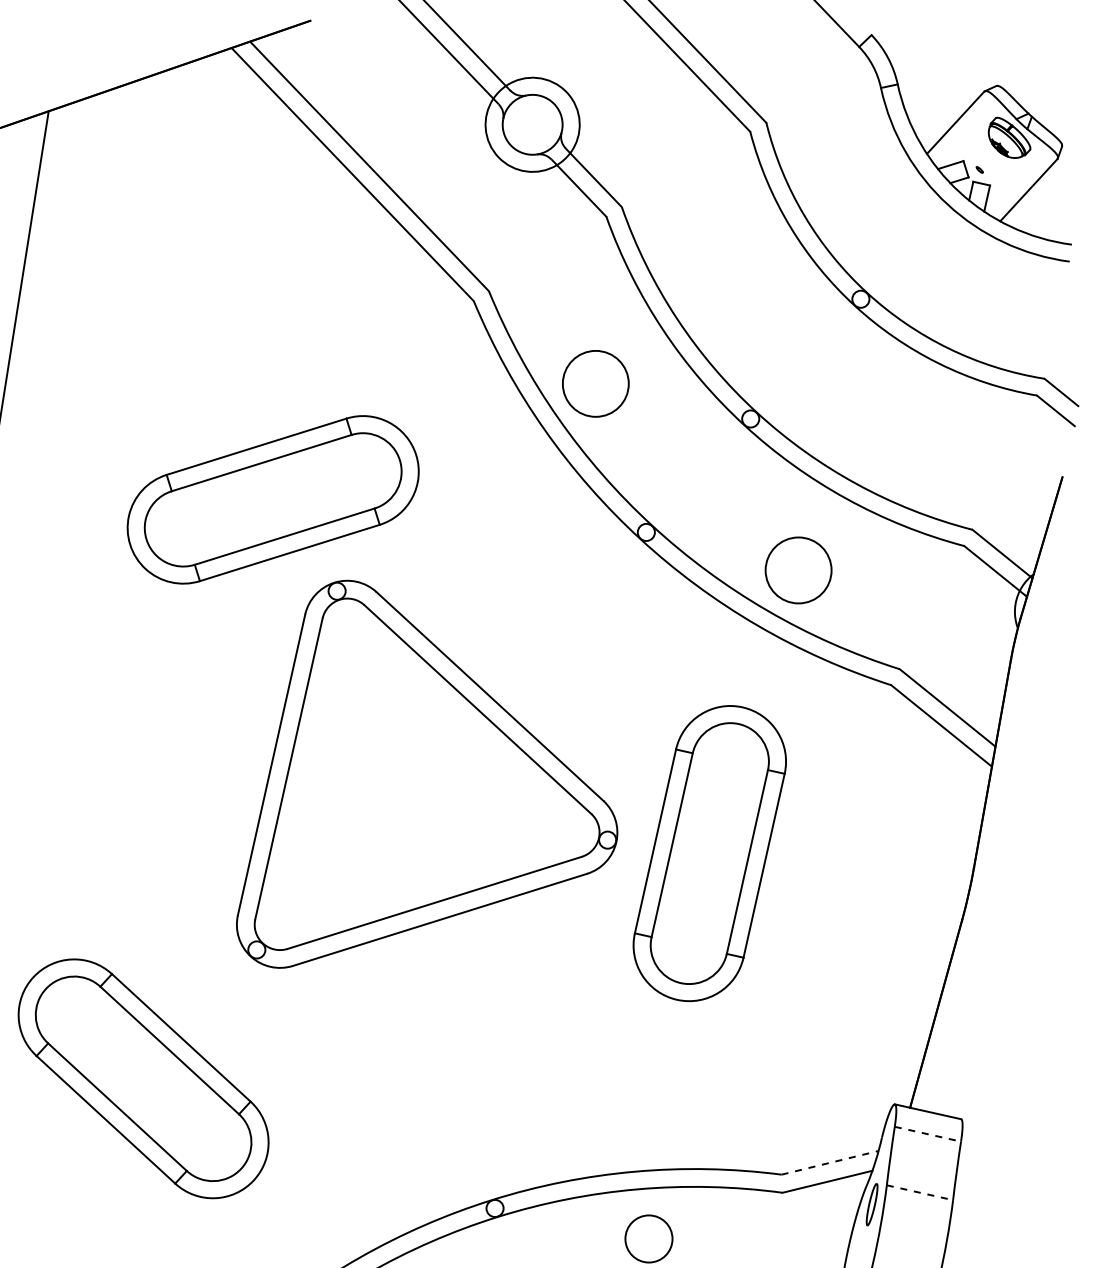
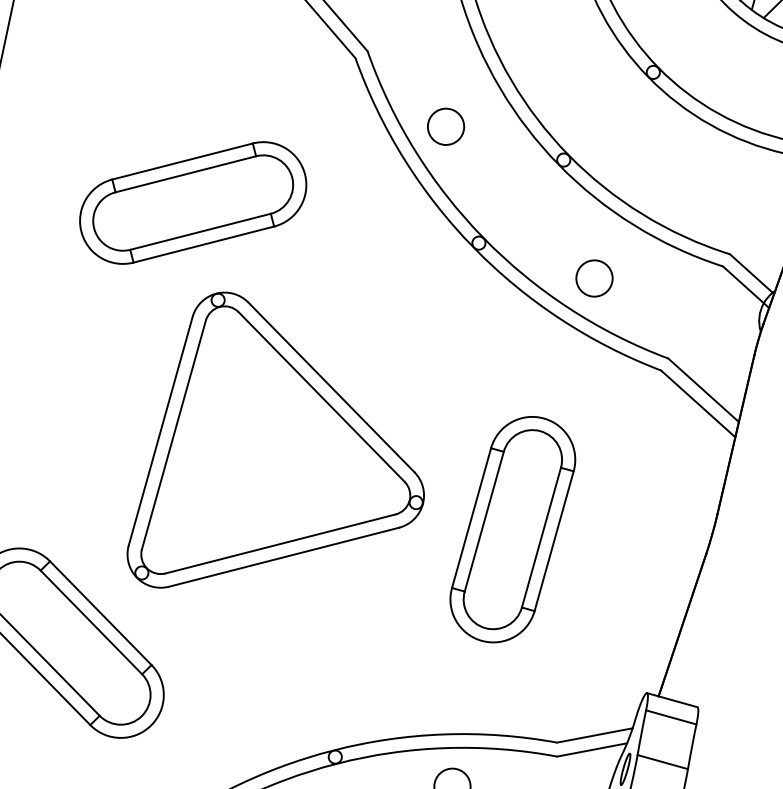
circle: (595, 383) -> (445, 126), size x0.71
circle: (798, 570) -> (594, 278), size x0.71
part: (427, 773) -> (280, 444), moved
part: (709, 853) -> (512, 529), moved
line: (927, 1134) -> (670, 717), dashed -> solid
line: (830, 1162) -> (595, 735), dashed -> solid
line: (919, 1192) -> (662, 761), dashed -> solid

